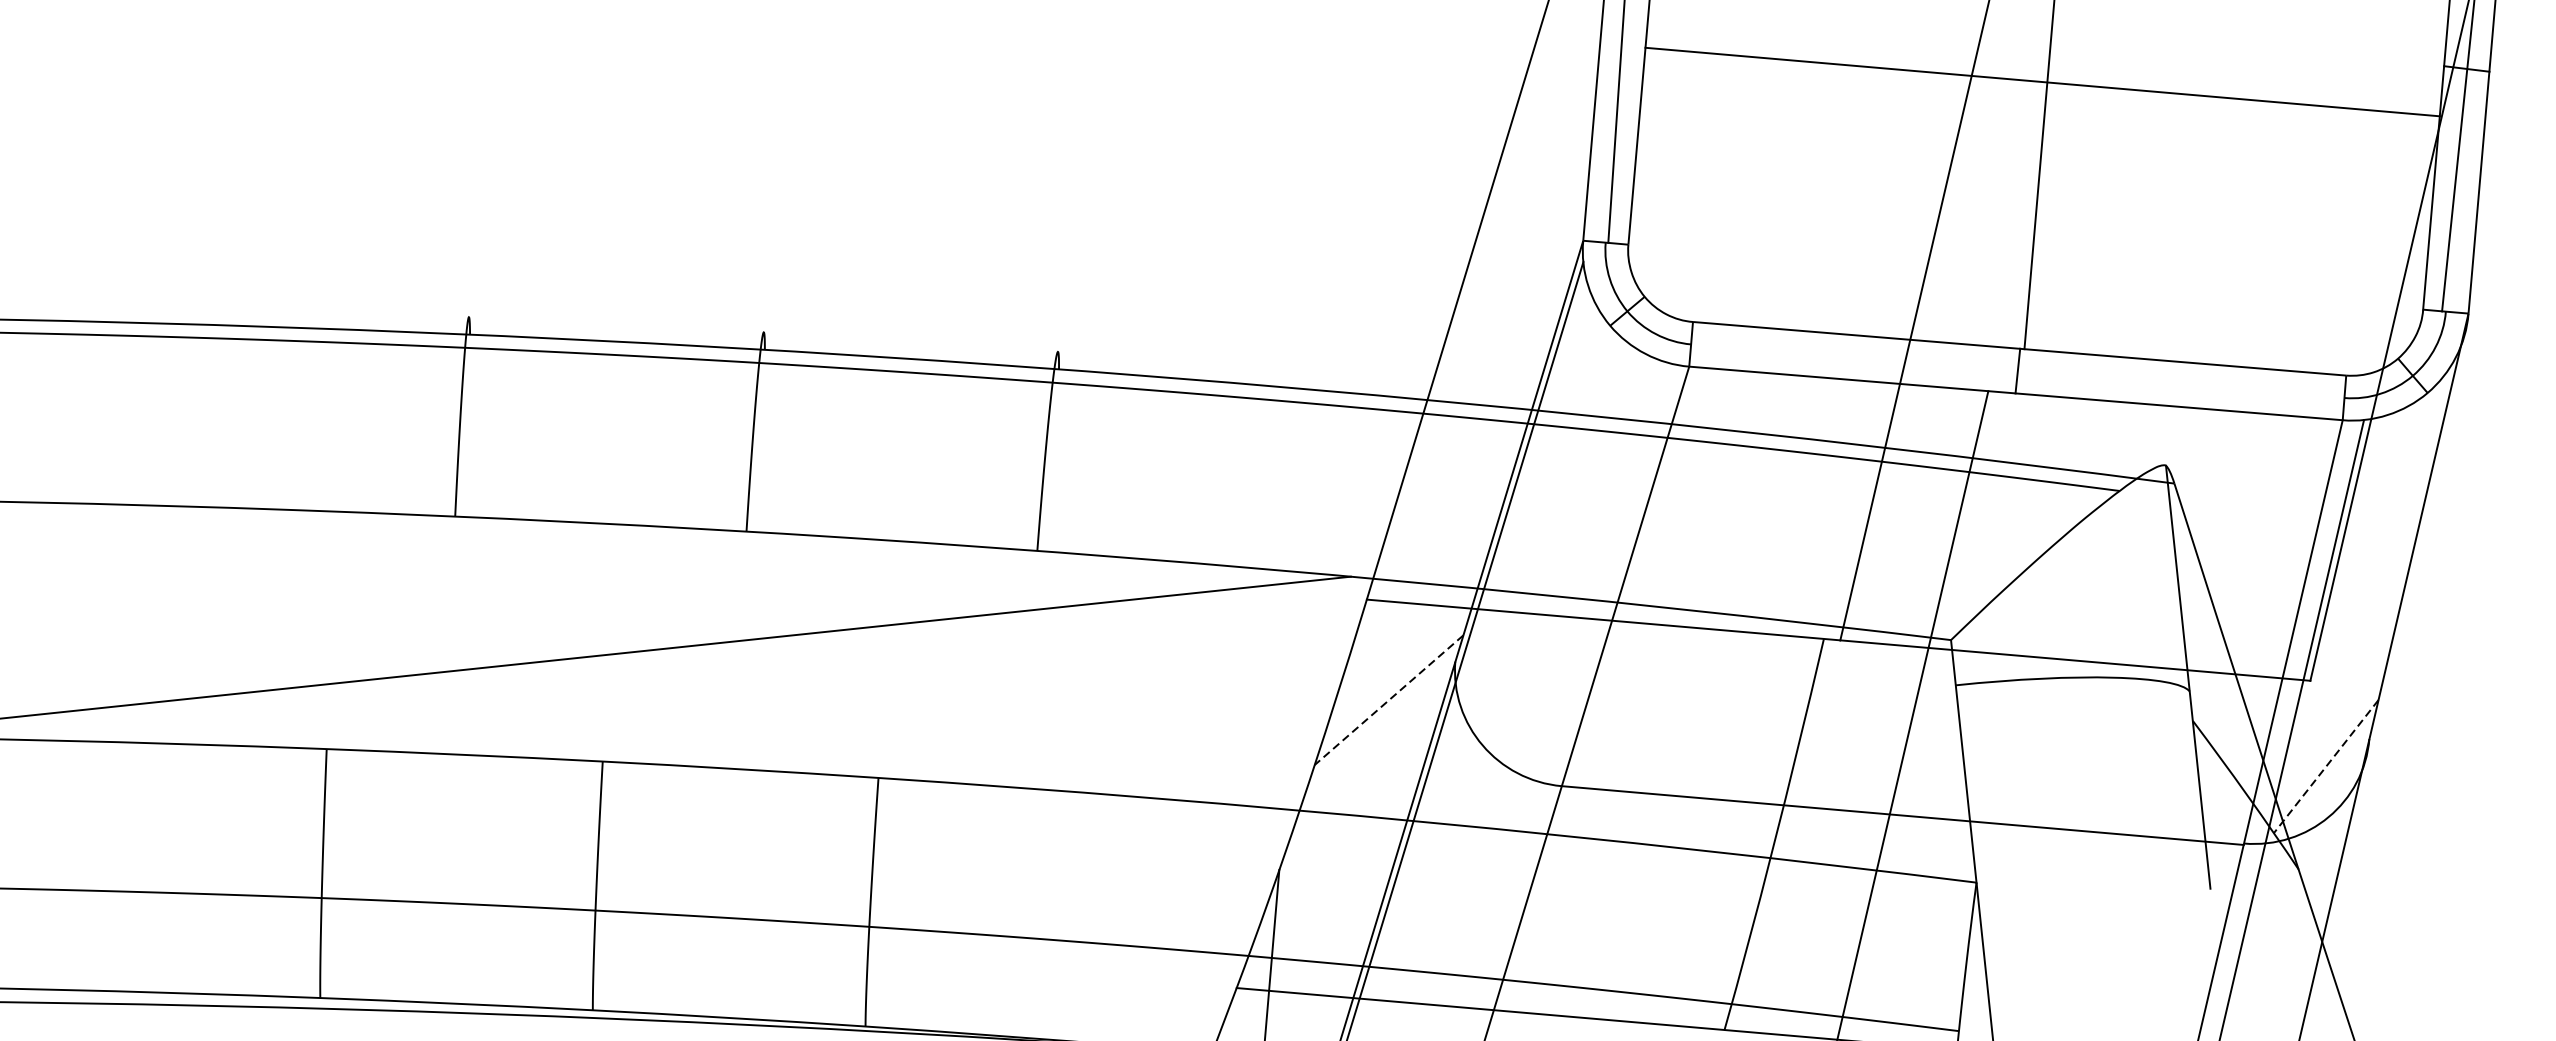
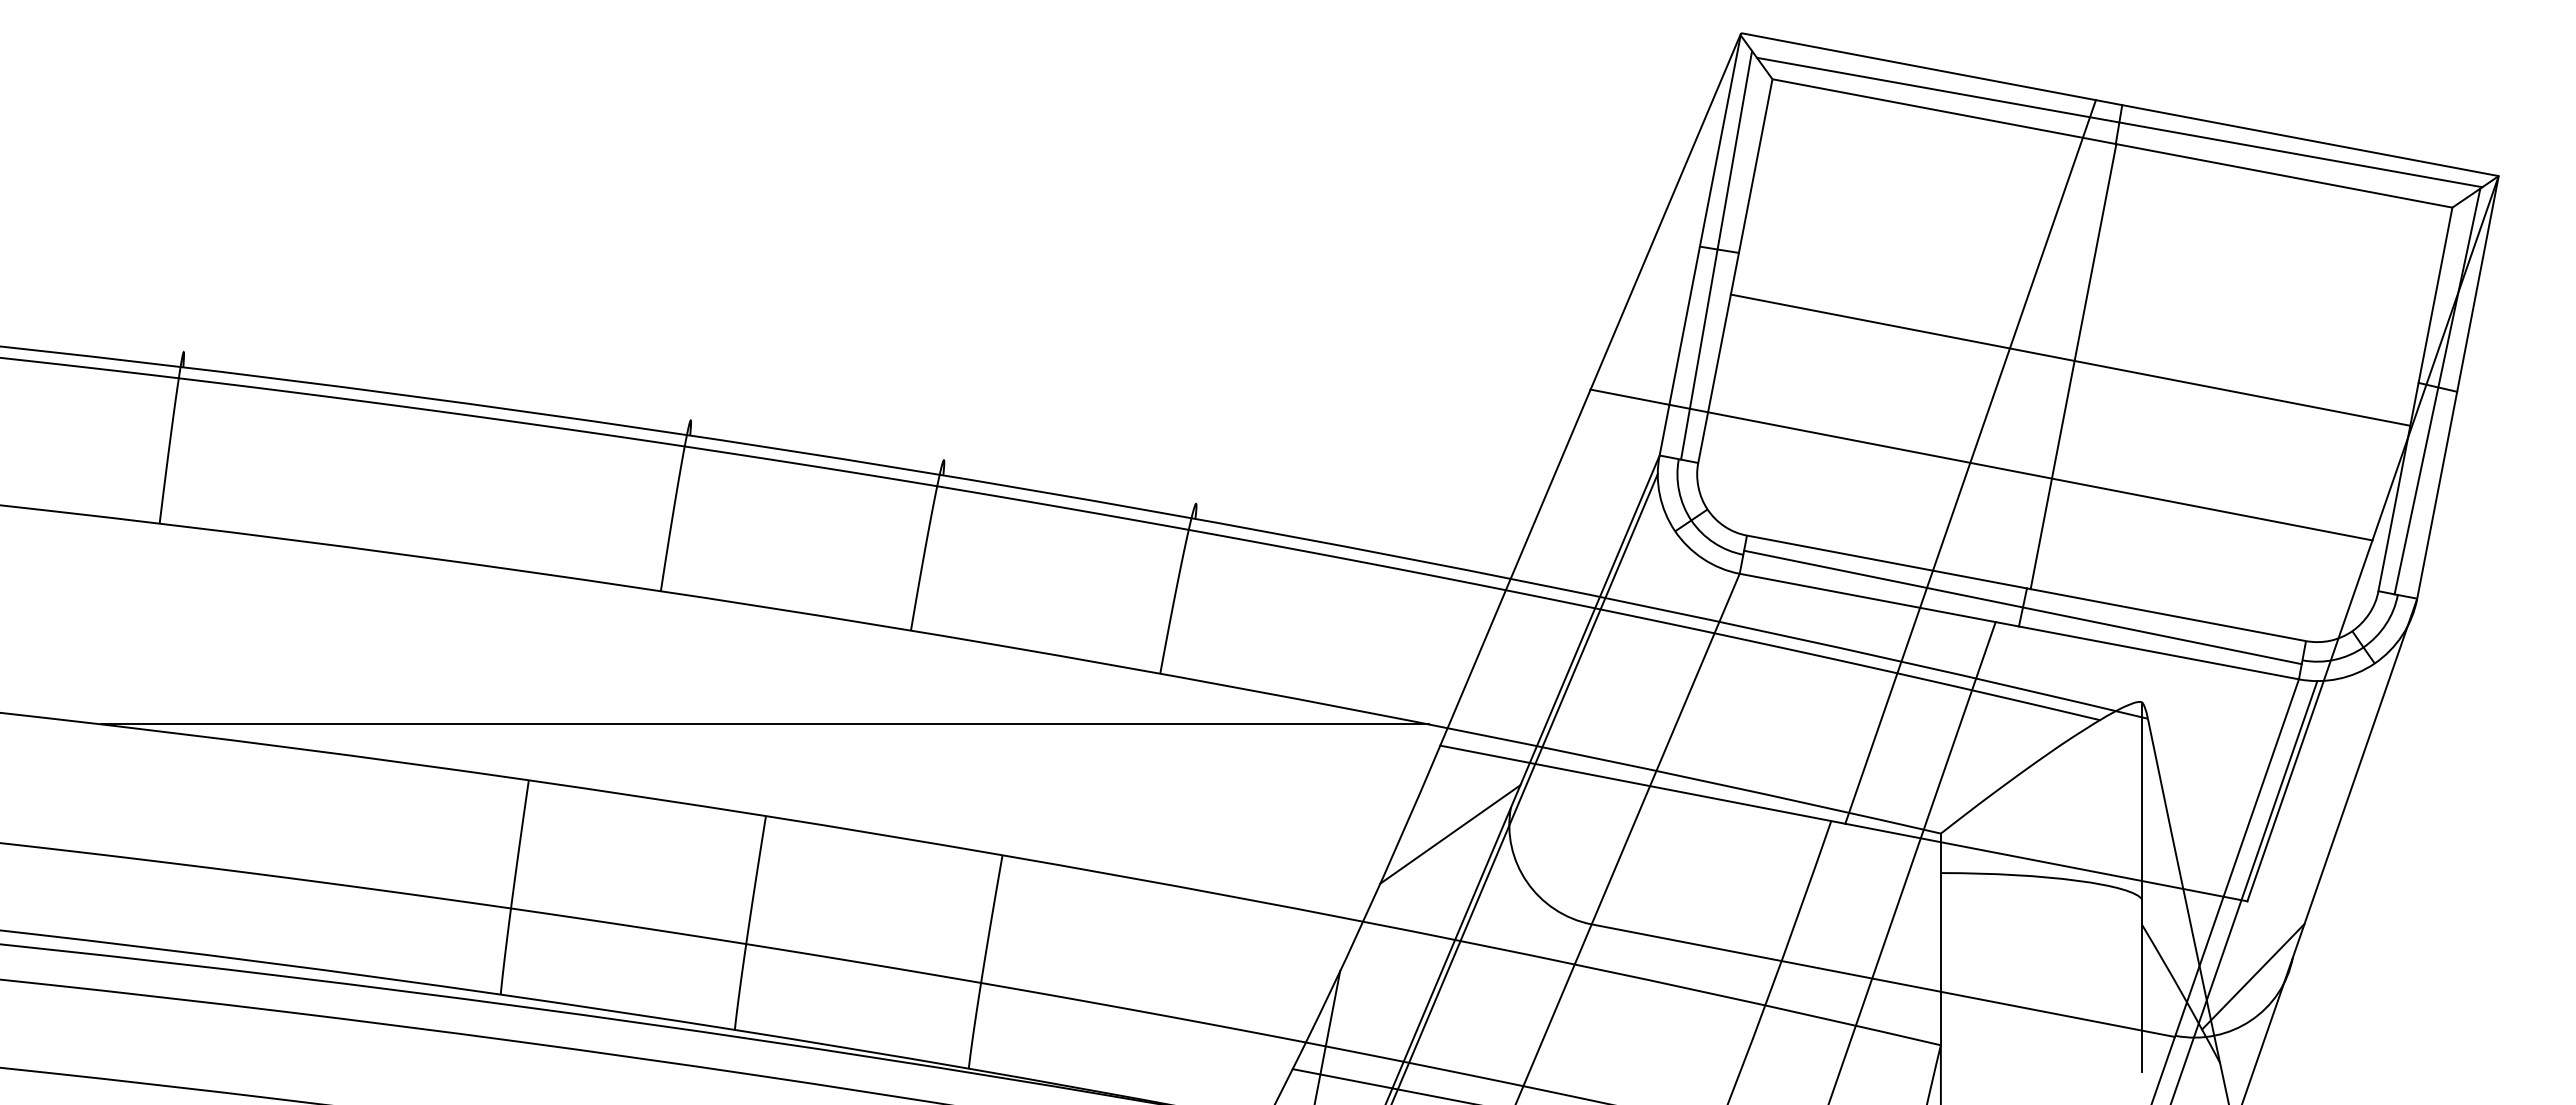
line: (1953, 212) -> (1981, 464), added
line: (2017, 371) -> (2022, 607), added
line: (1389, 700) -> (1450, 834), dashed -> solid
line: (2325, 767) -> (2252, 977), dashed -> solid

